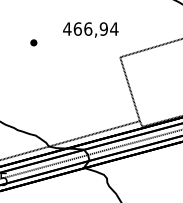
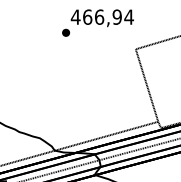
part: (33, 42) -> (65, 32), moved

